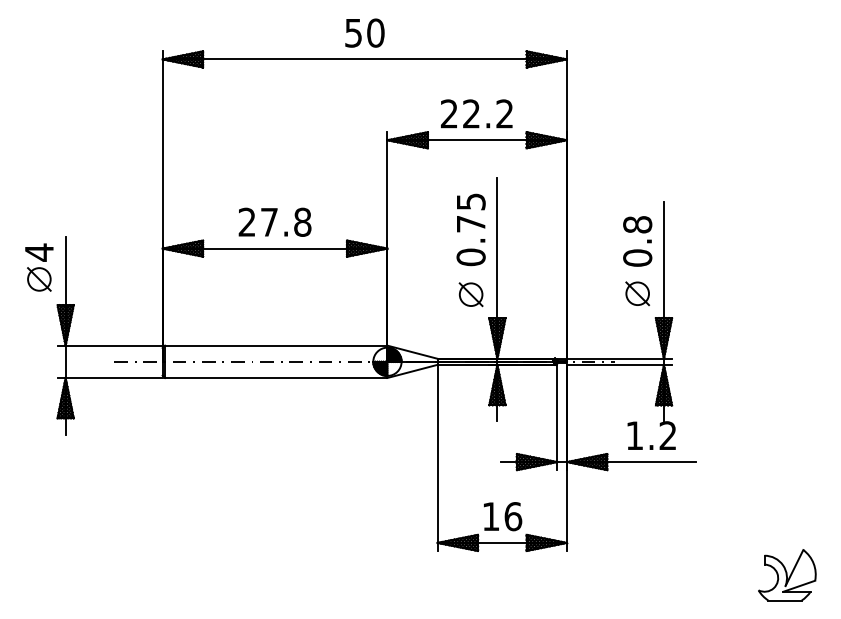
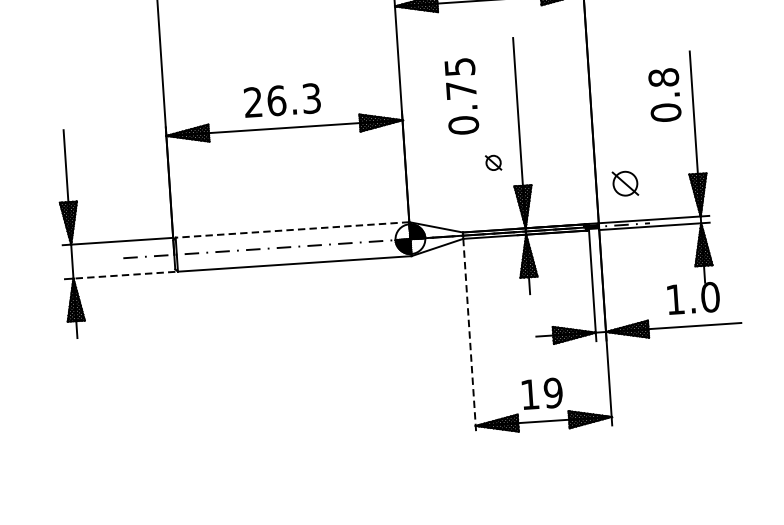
text: (285, 221) -> (293, 98), 27.8 -> 26.3
text: (470, 229) -> (461, 96), moved
part: (39, 267) -> (38, 164), removed
part: (637, 293) -> (625, 183), moved
part: (470, 294) -> (492, 162), size x0.6
line: (275, 345) -> (291, 229), solid -> dashed
line: (114, 377) -> (124, 274), solid -> dashed
text: (667, 435) -> (709, 297), 1.2 -> 1.0
line: (437, 458) -> (469, 337), solid -> dashed
text: (513, 516) -> (553, 392), 16 -> 19

